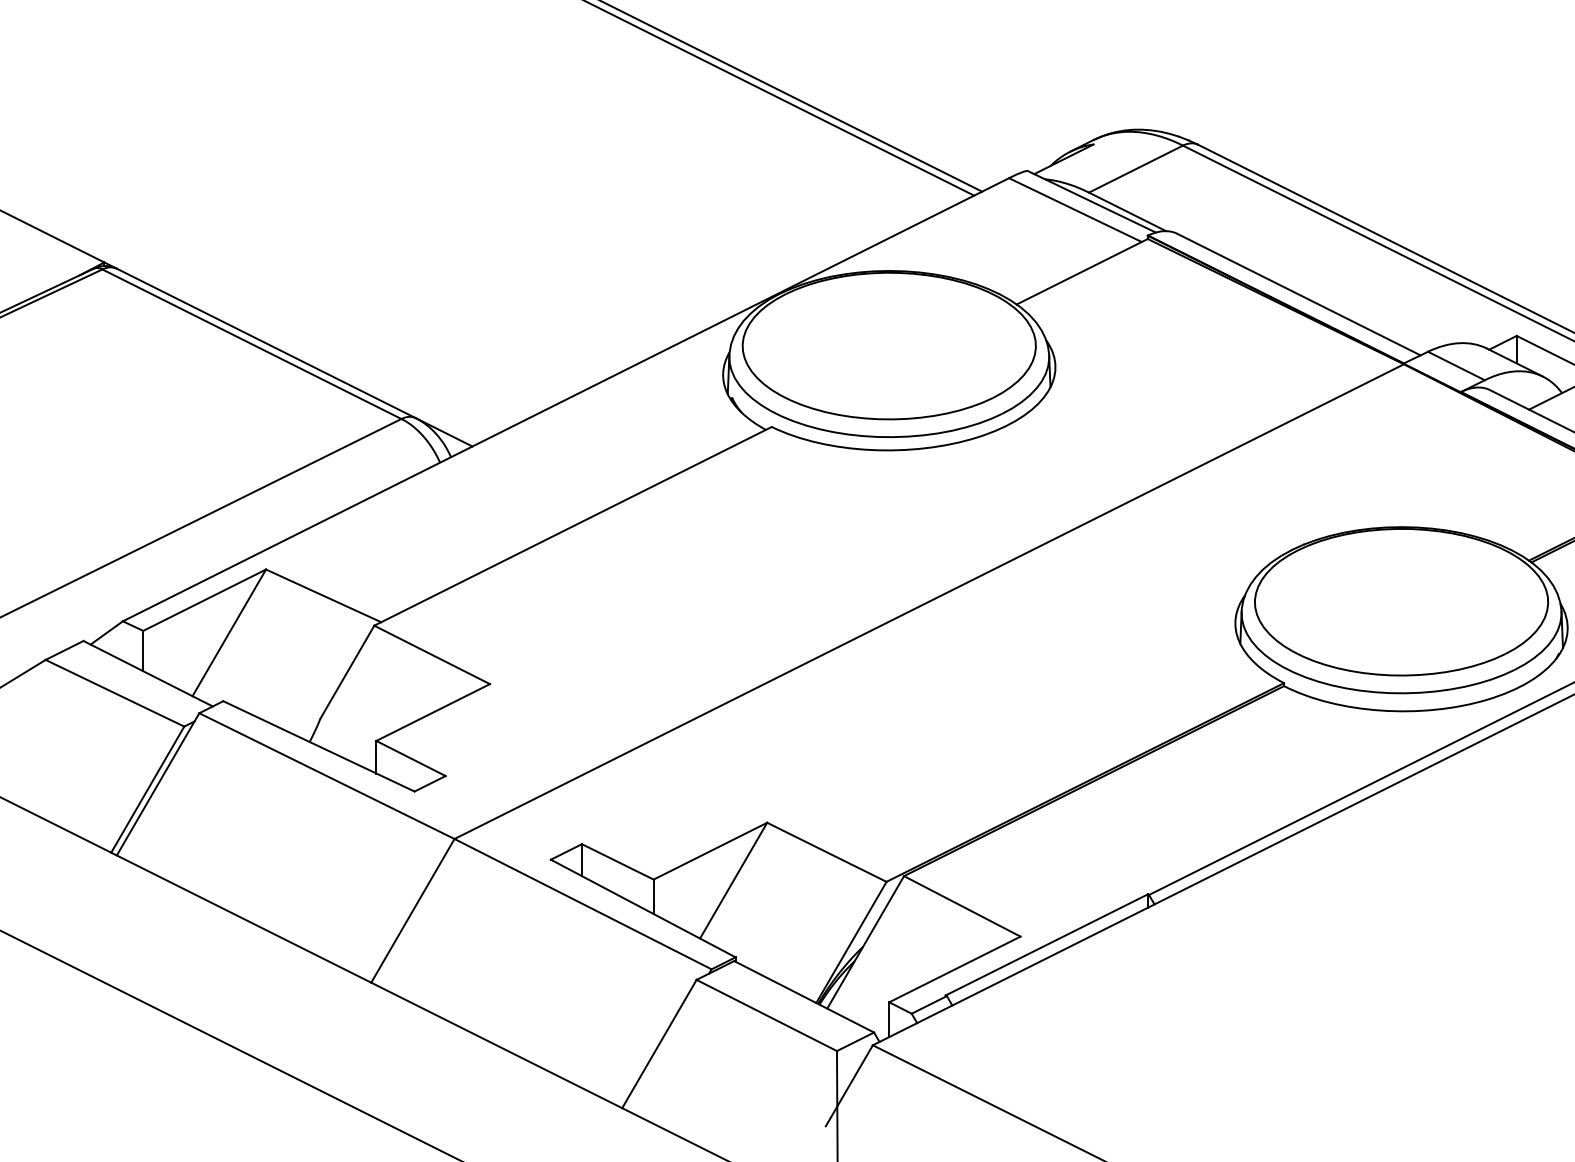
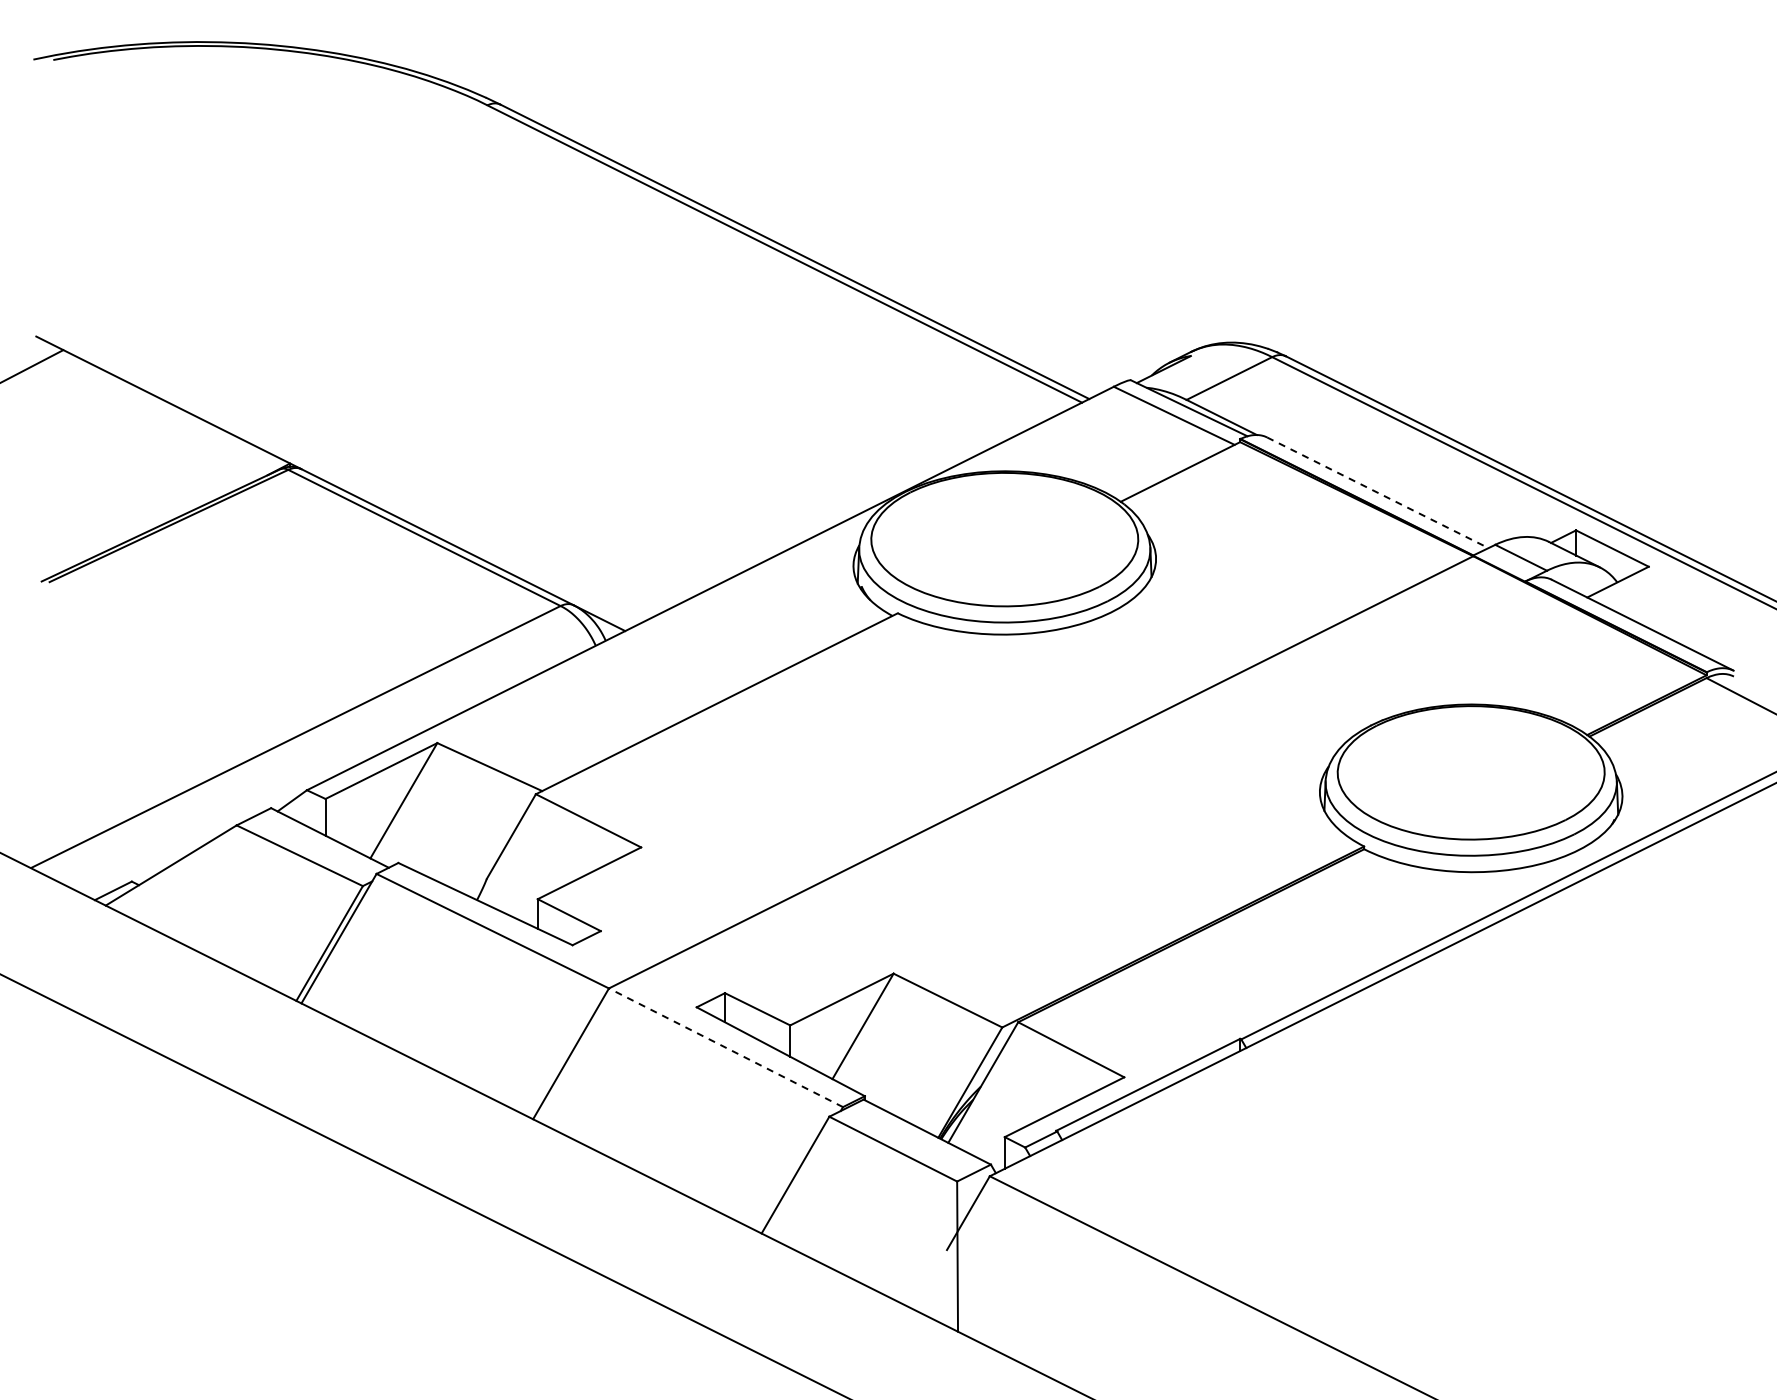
line: (1298, 294) -> (1377, 492), solid -> dashed
line: (582, 903) -> (725, 1047), solid -> dashed

